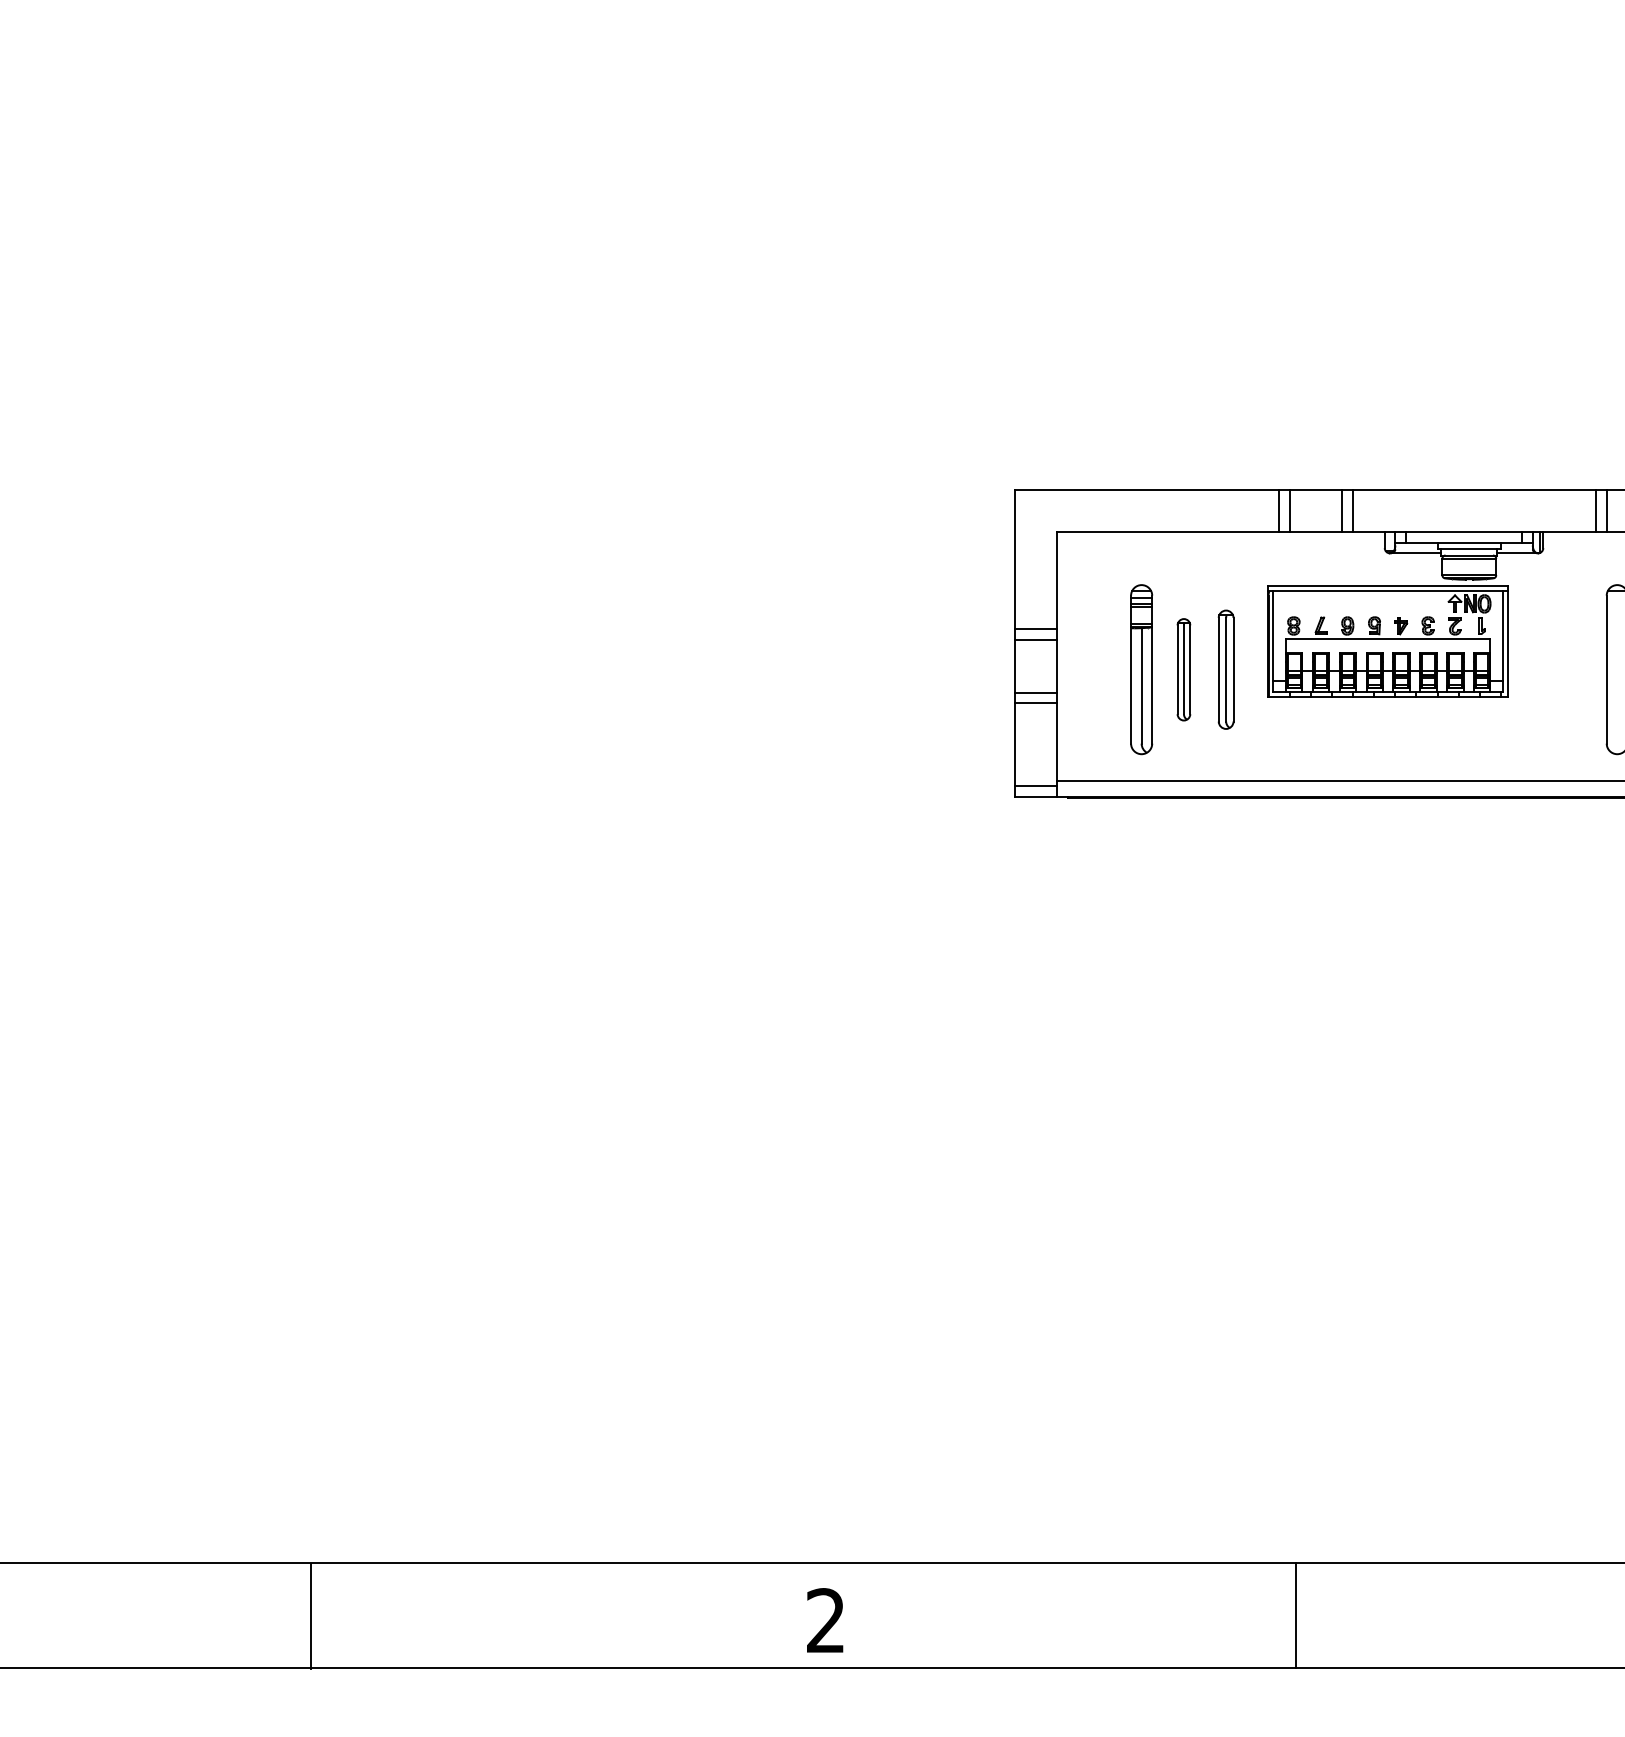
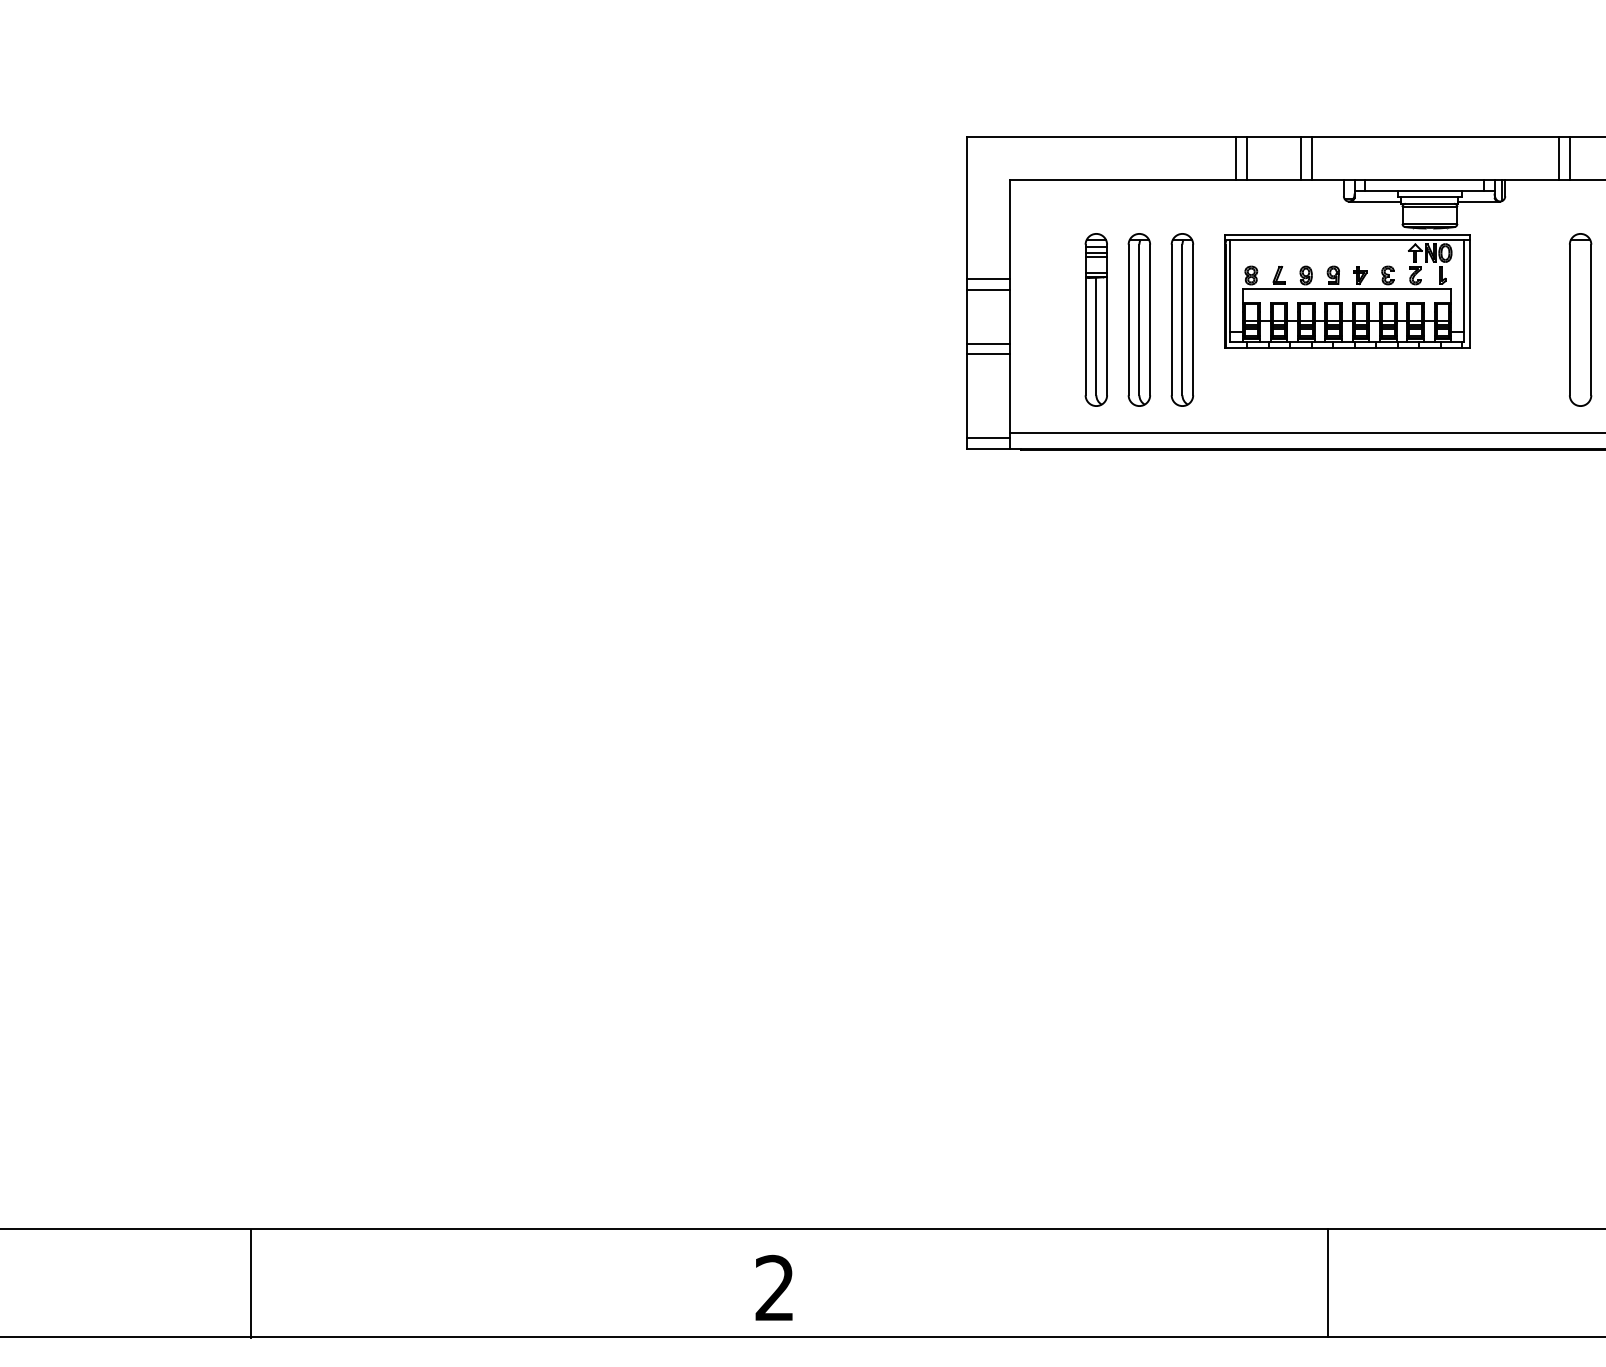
part: (1183, 669) -> (1138, 319), size x1.67
part: (1225, 669) -> (1181, 319), size x1.43
line: (1295, 1615) -> (1328, 1282), moved

